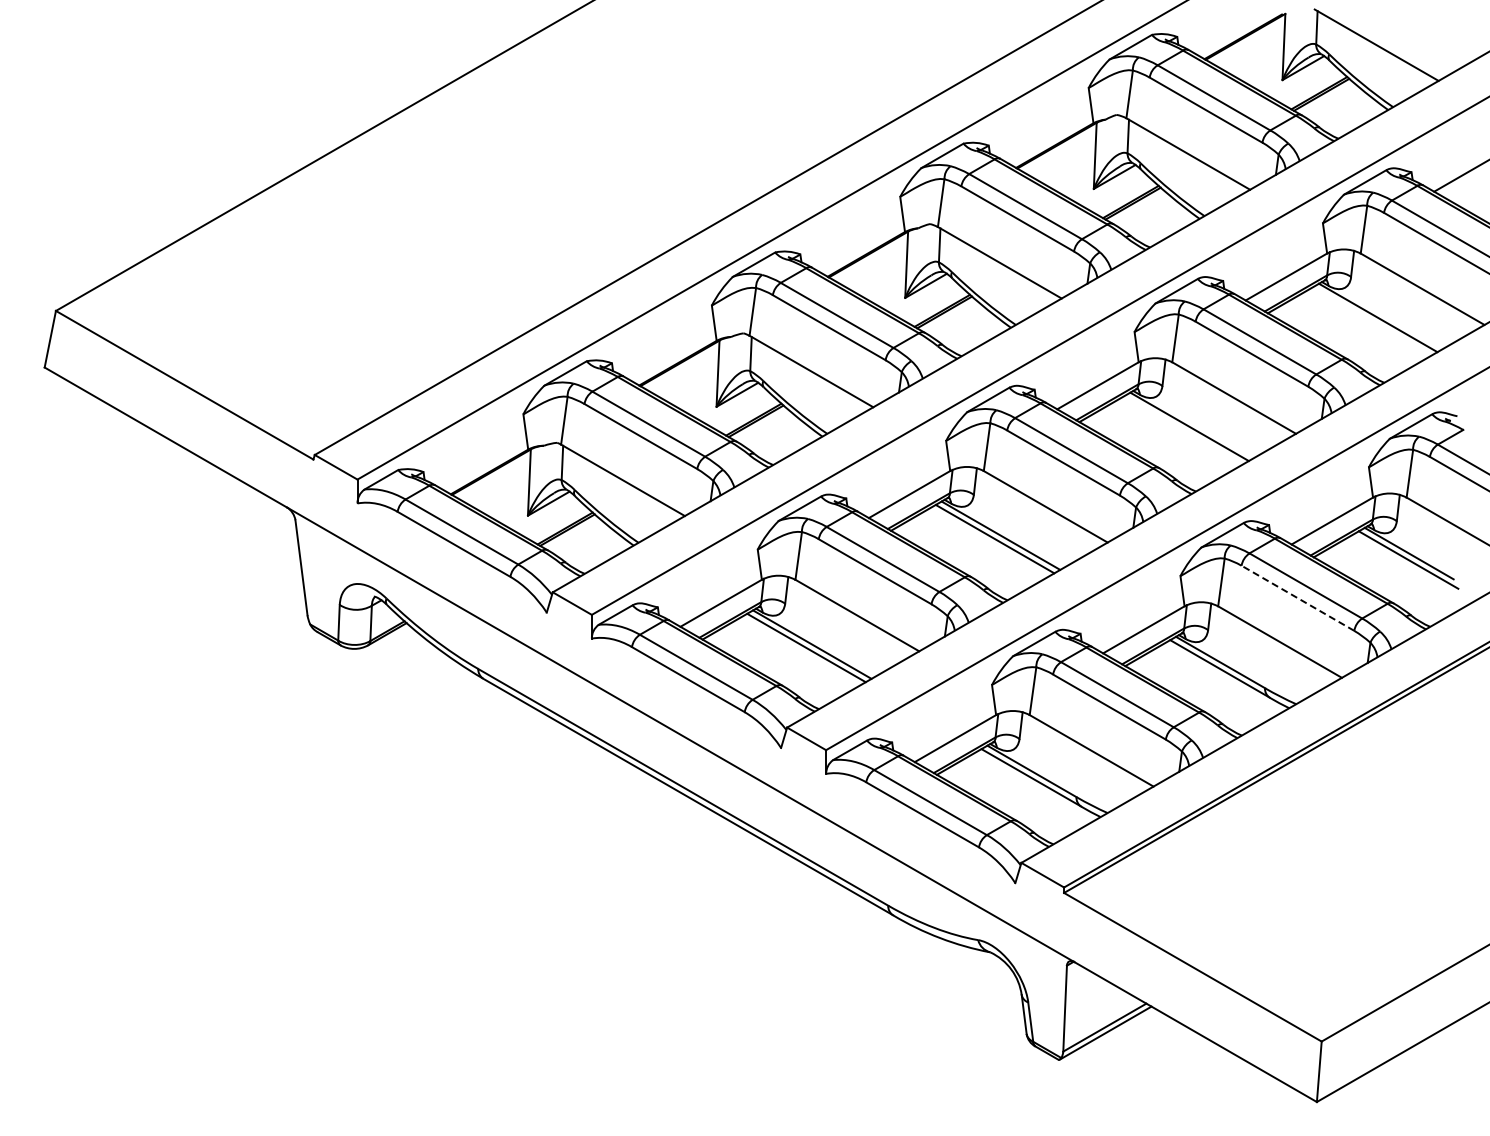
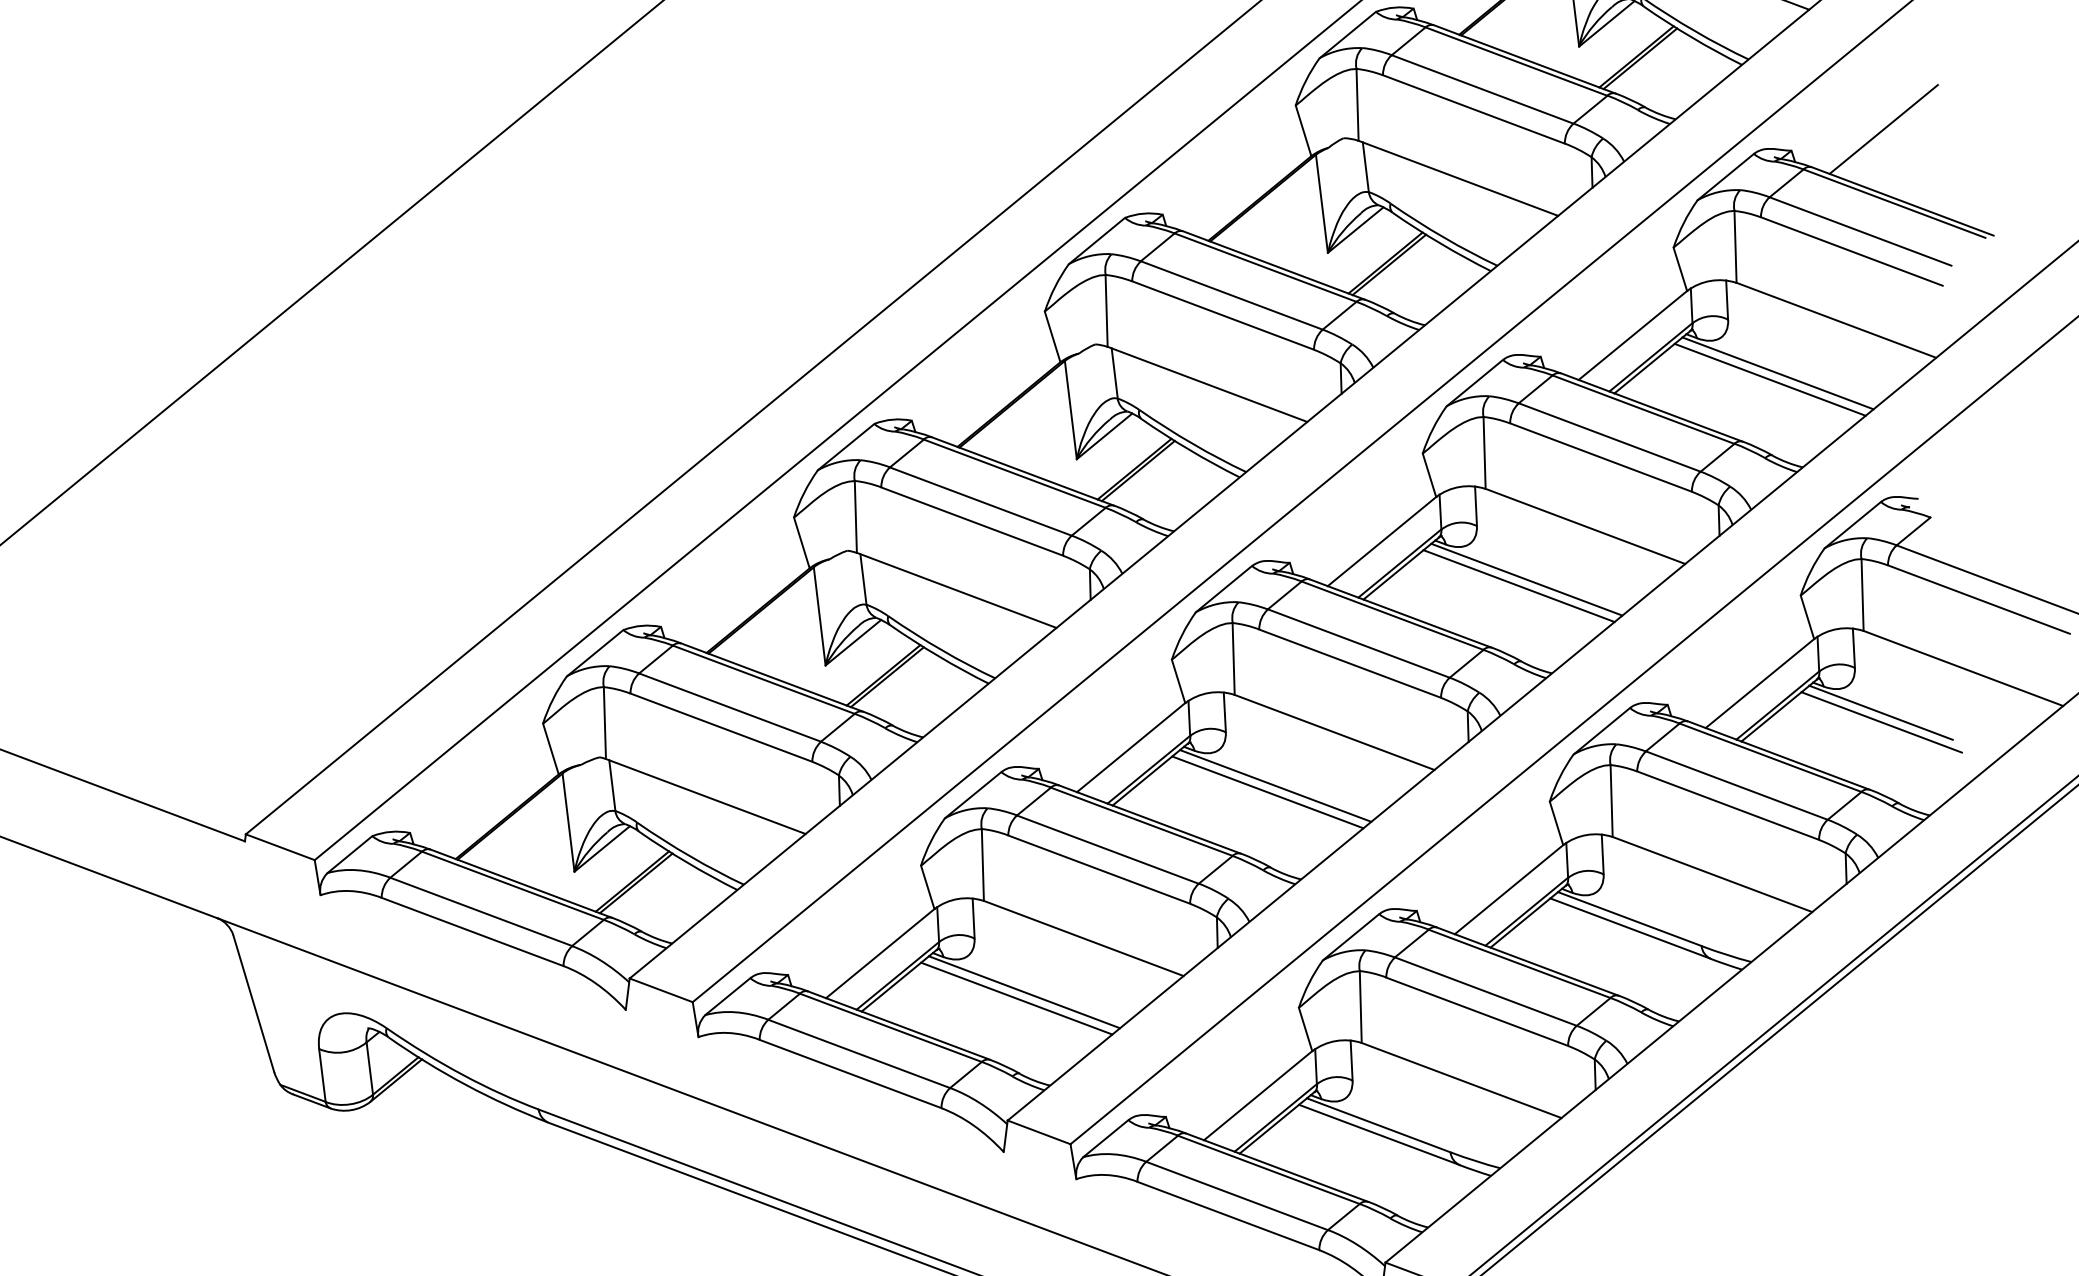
line: (1372, 321) -> (1770, 380), added
line: (1183, 430) -> (1518, 586), added
line: (1297, 598) -> (1727, 806), dashed -> solid

